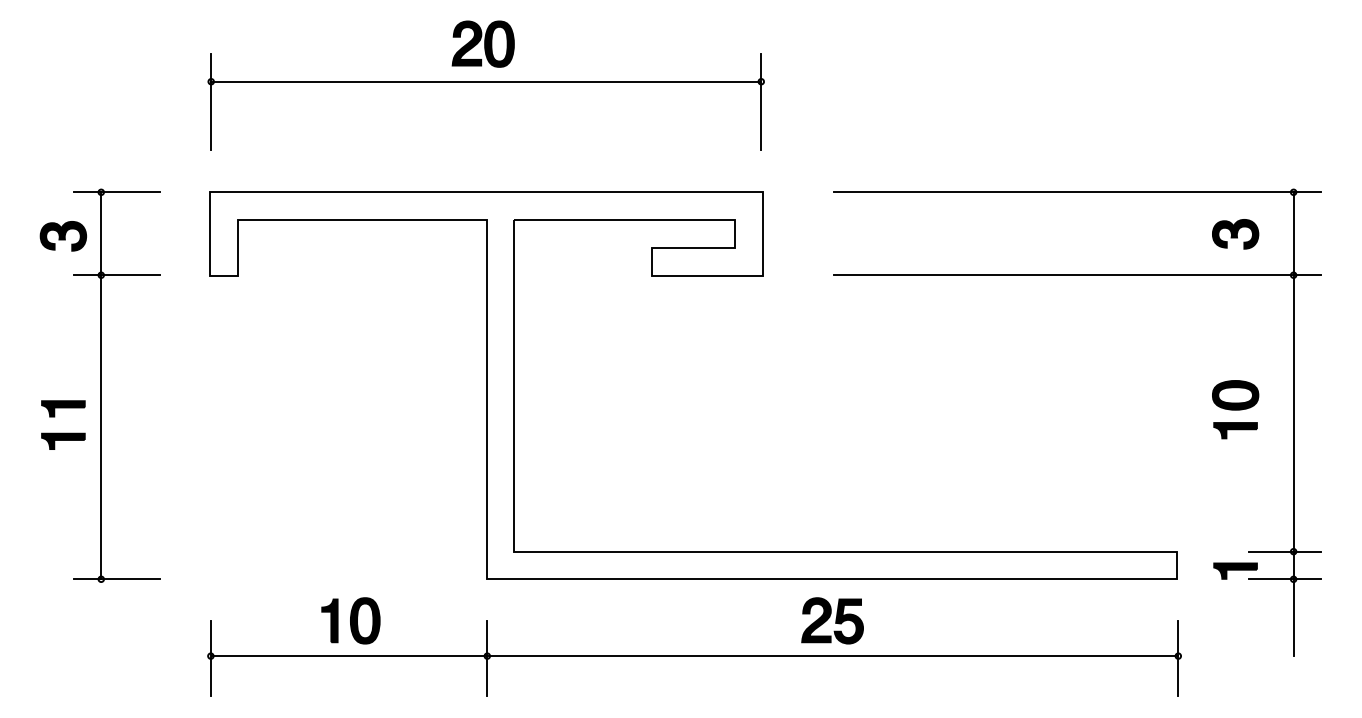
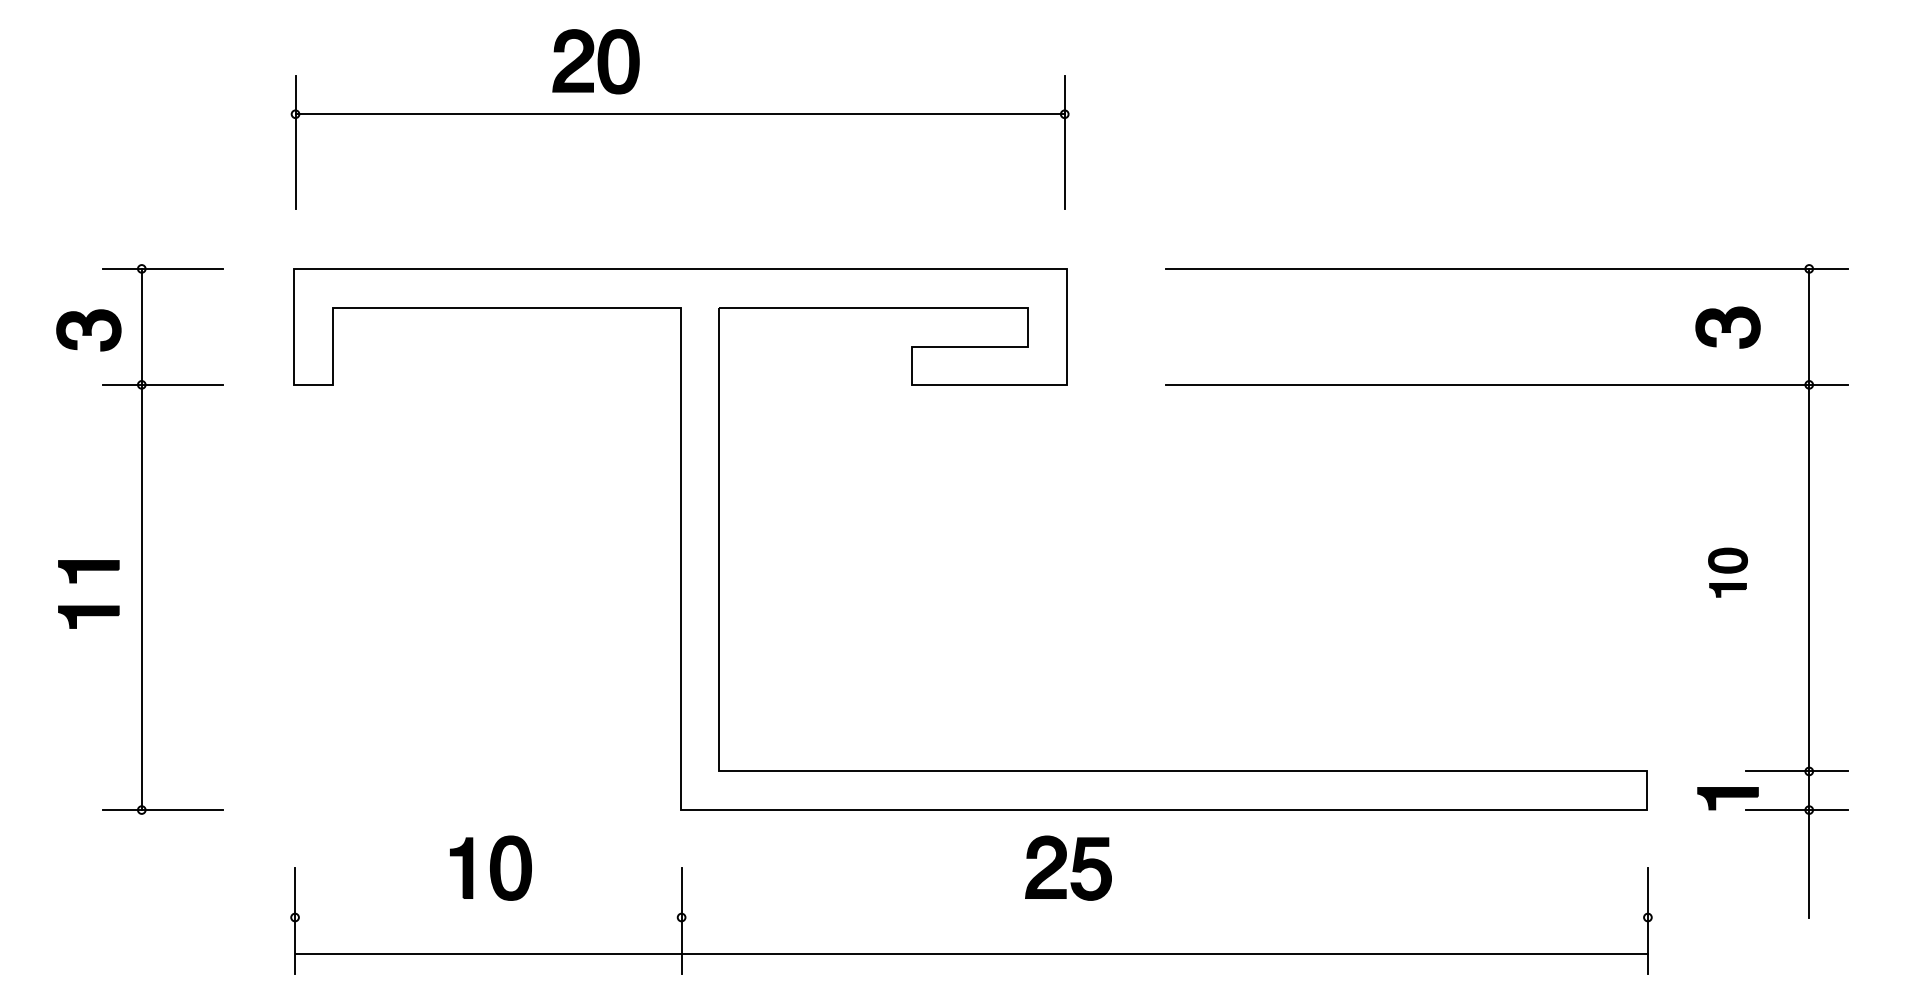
part: (482, 43) -> (595, 61), moved
part: (1235, 409) -> (1727, 572), size x0.6
part: (832, 620) -> (1068, 867), moved
line: (694, 656) -> (971, 953), moved

